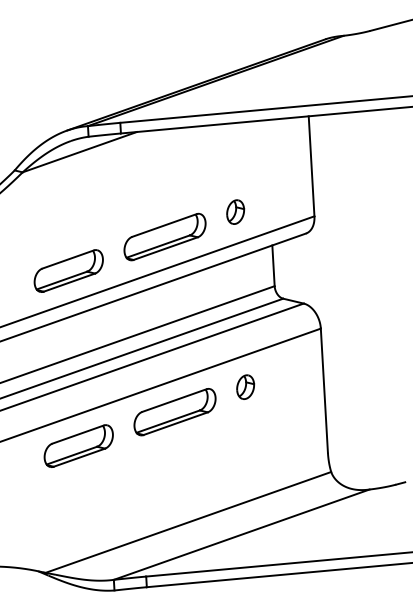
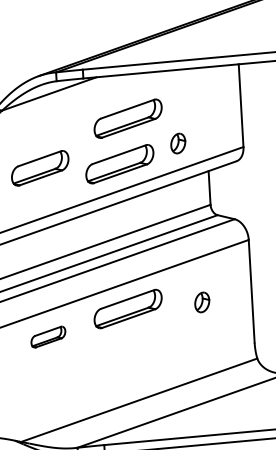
part: (174, 182) -> (127, 119), added
part: (68, 270) -> (39, 167), moved
part: (245, 386) -> (202, 301), moved
part: (78, 445) -> (48, 336), size x0.6

